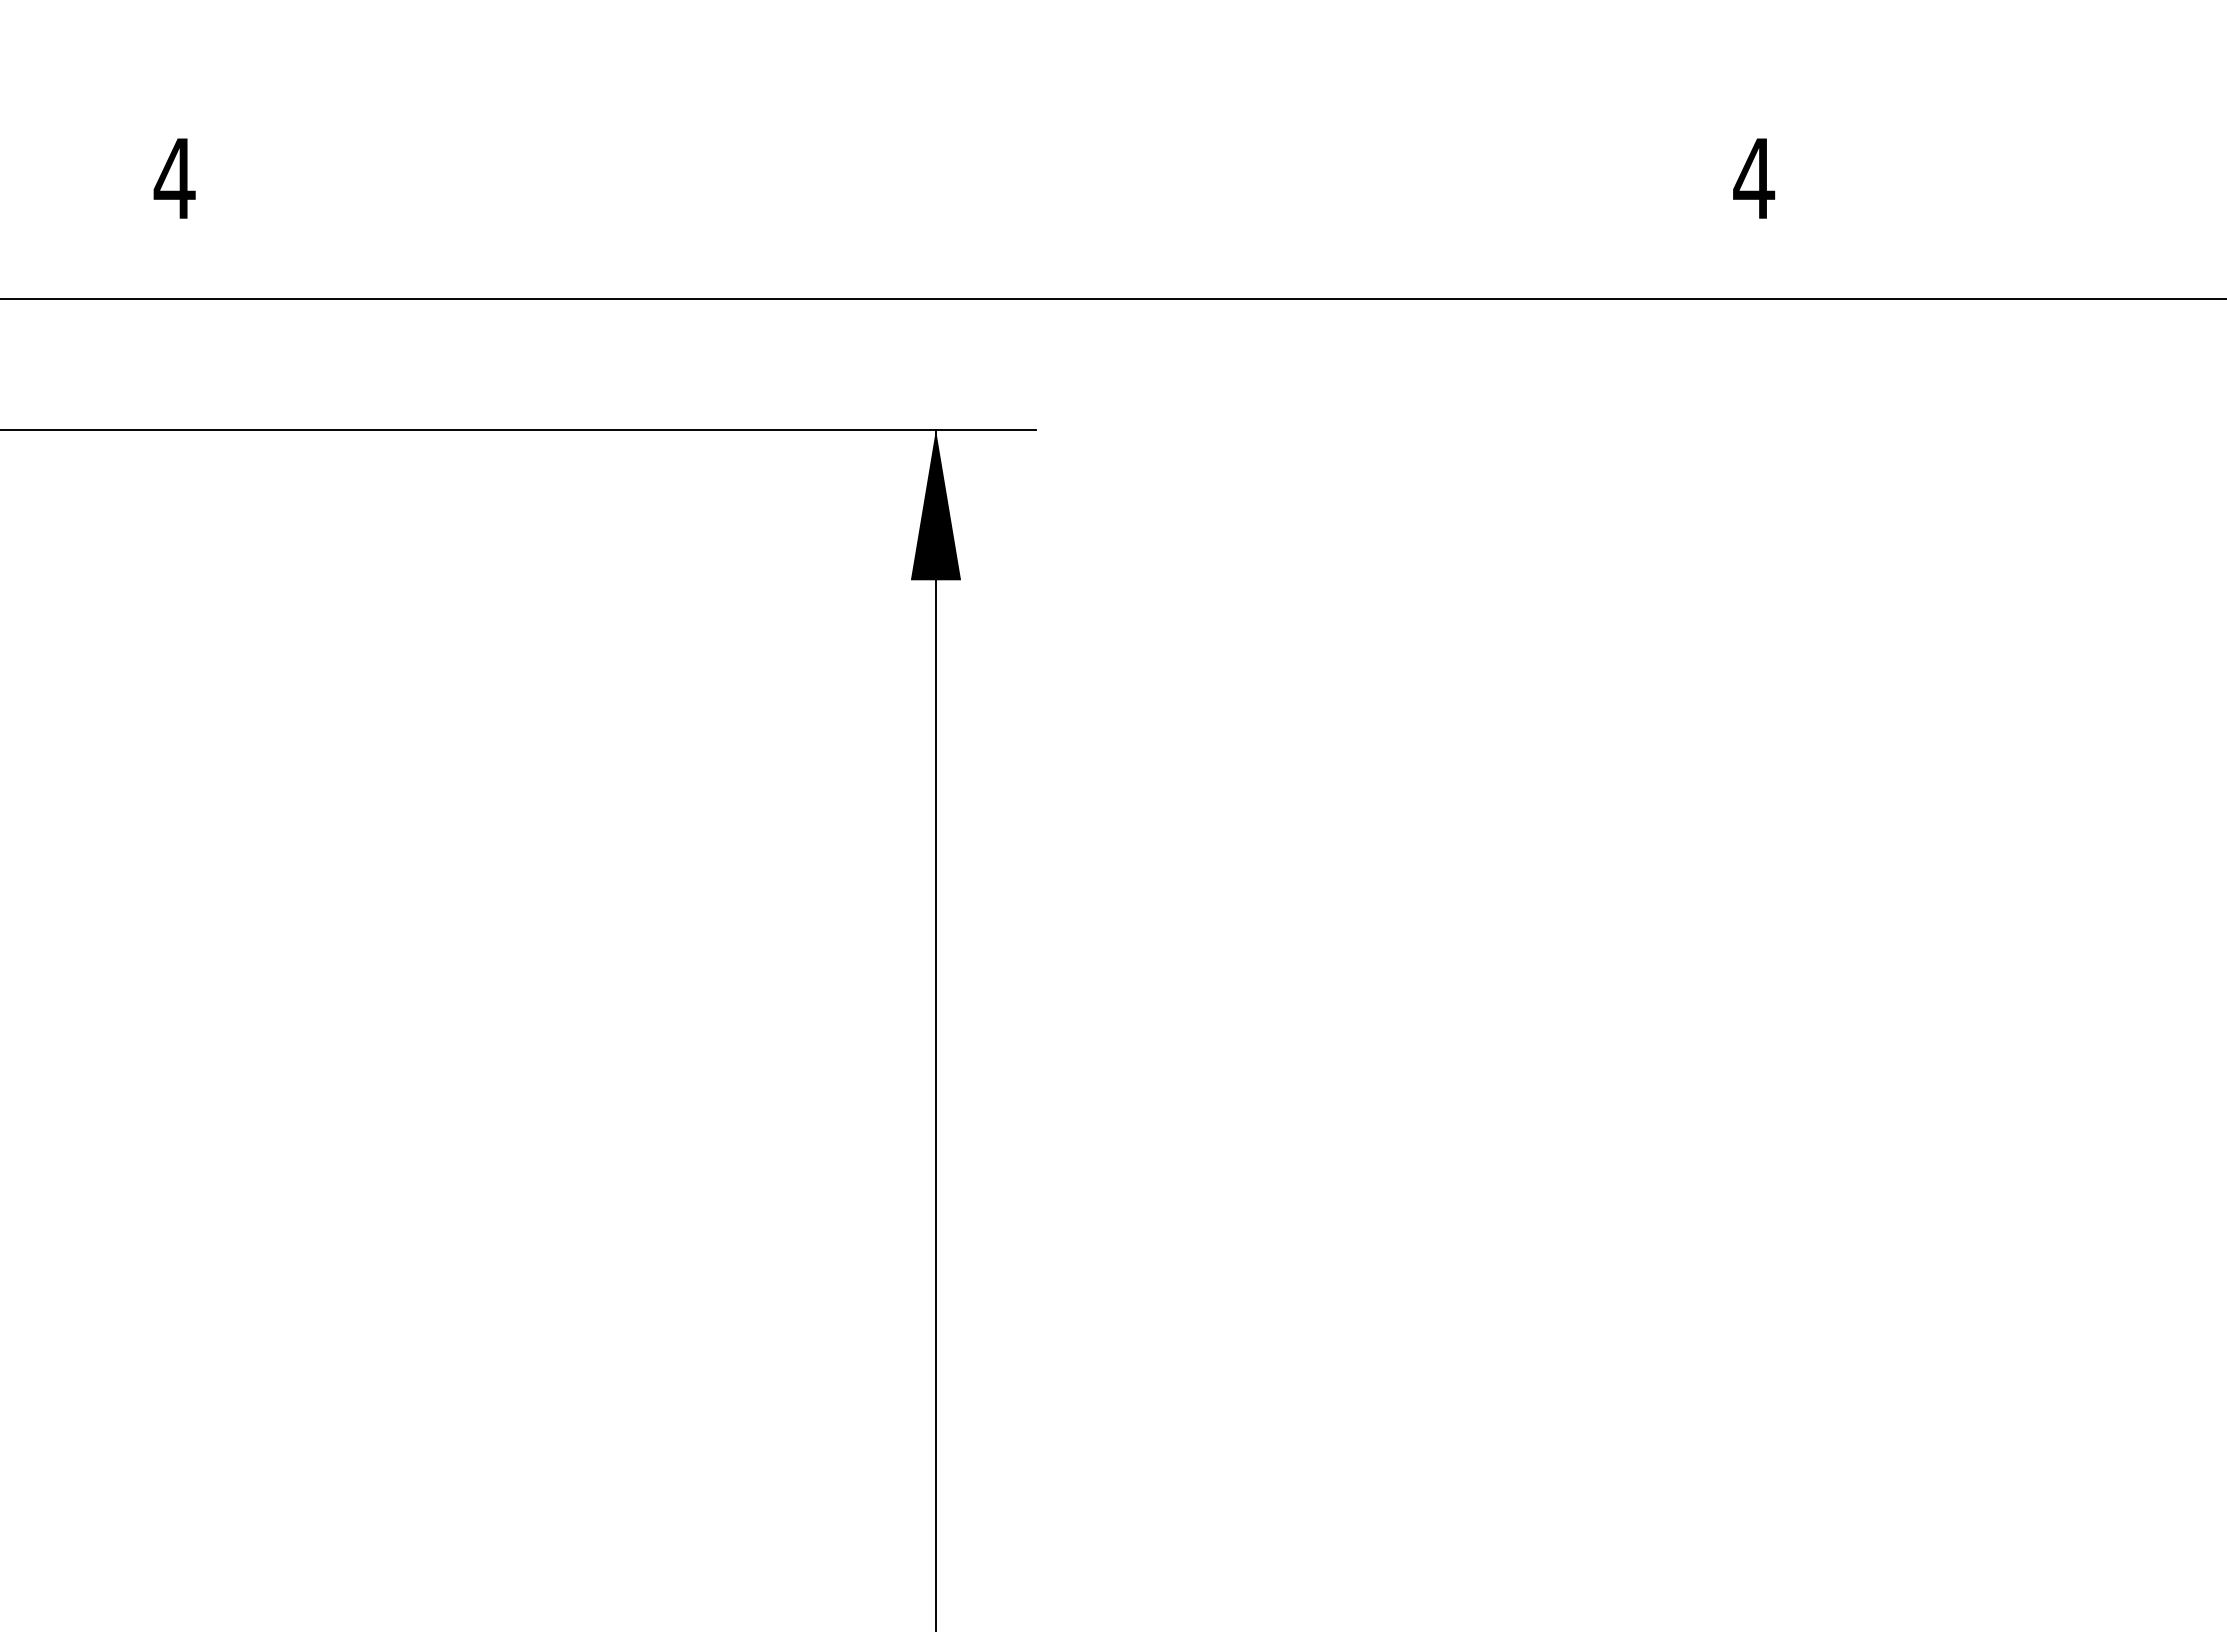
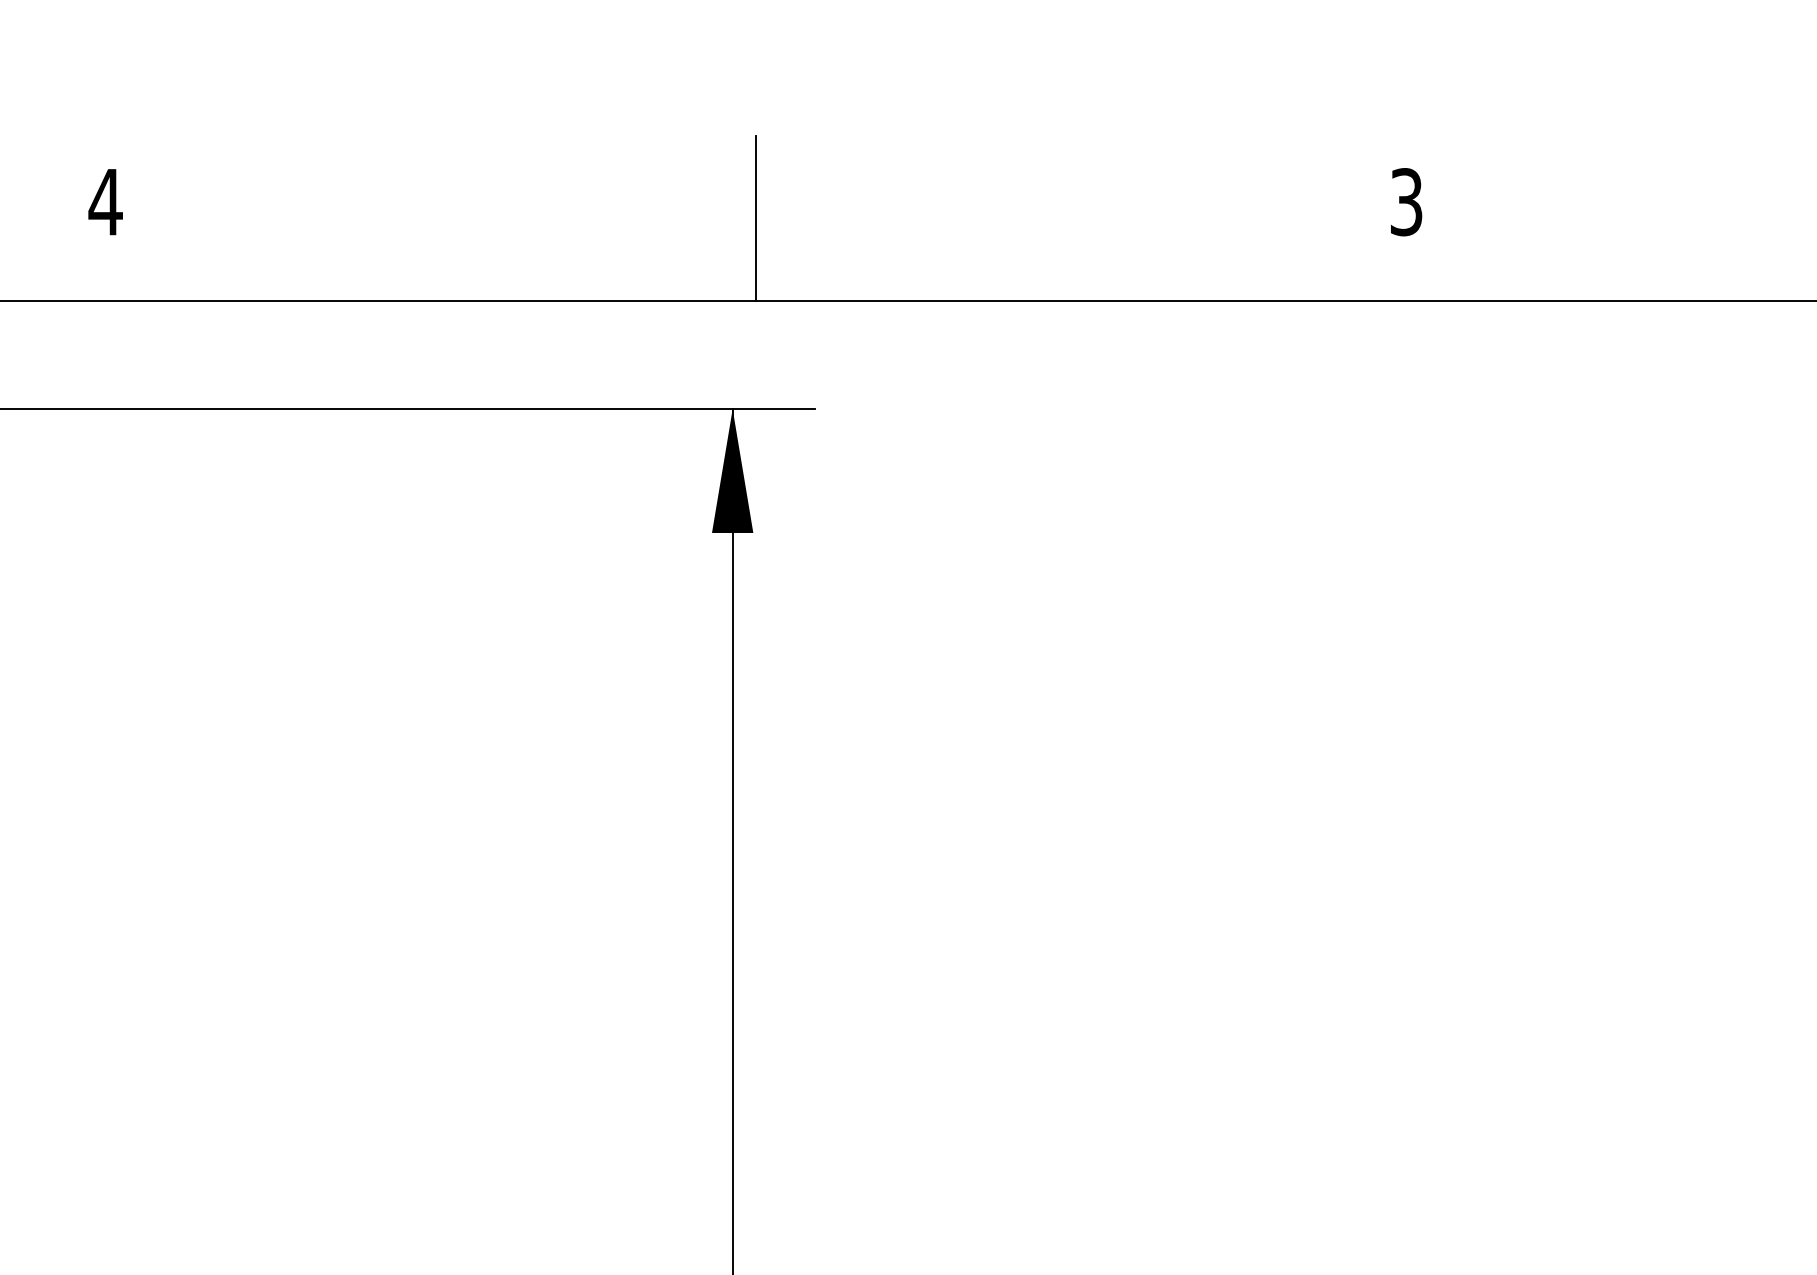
text: (1754, 178) -> (1406, 202), 4 -> 3
line: (964, 198) -> (756, 218), added

